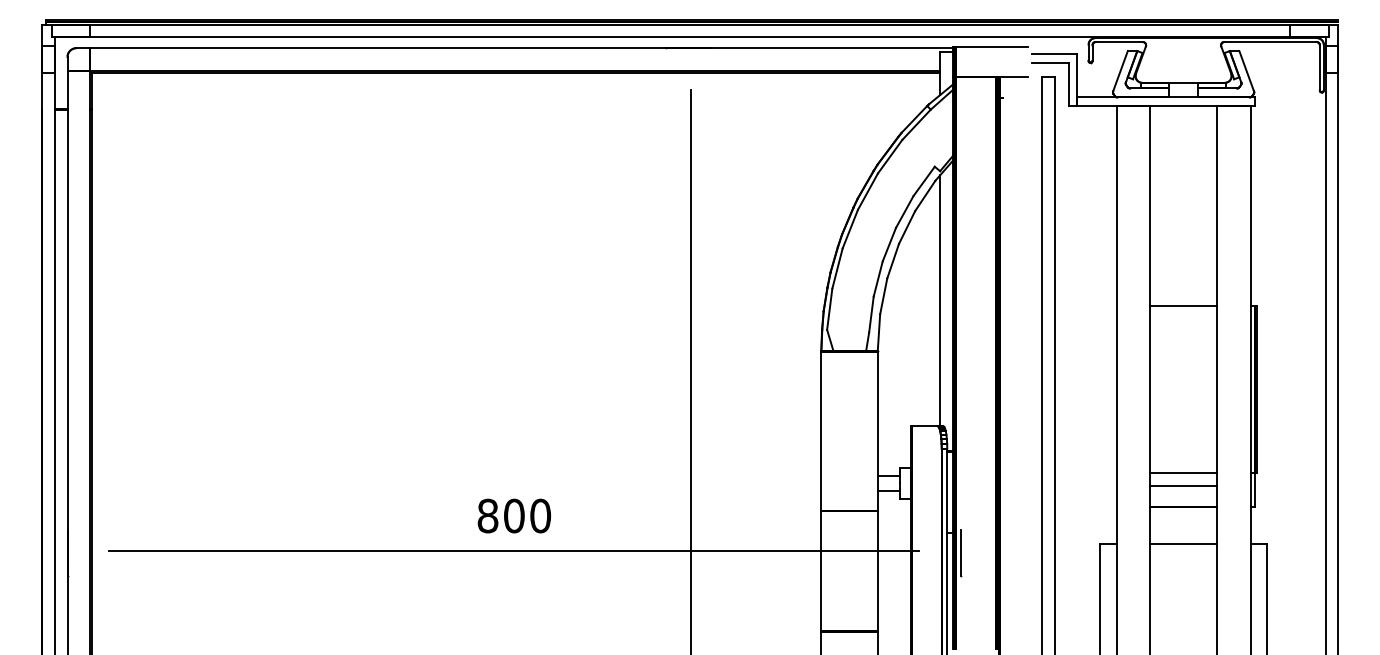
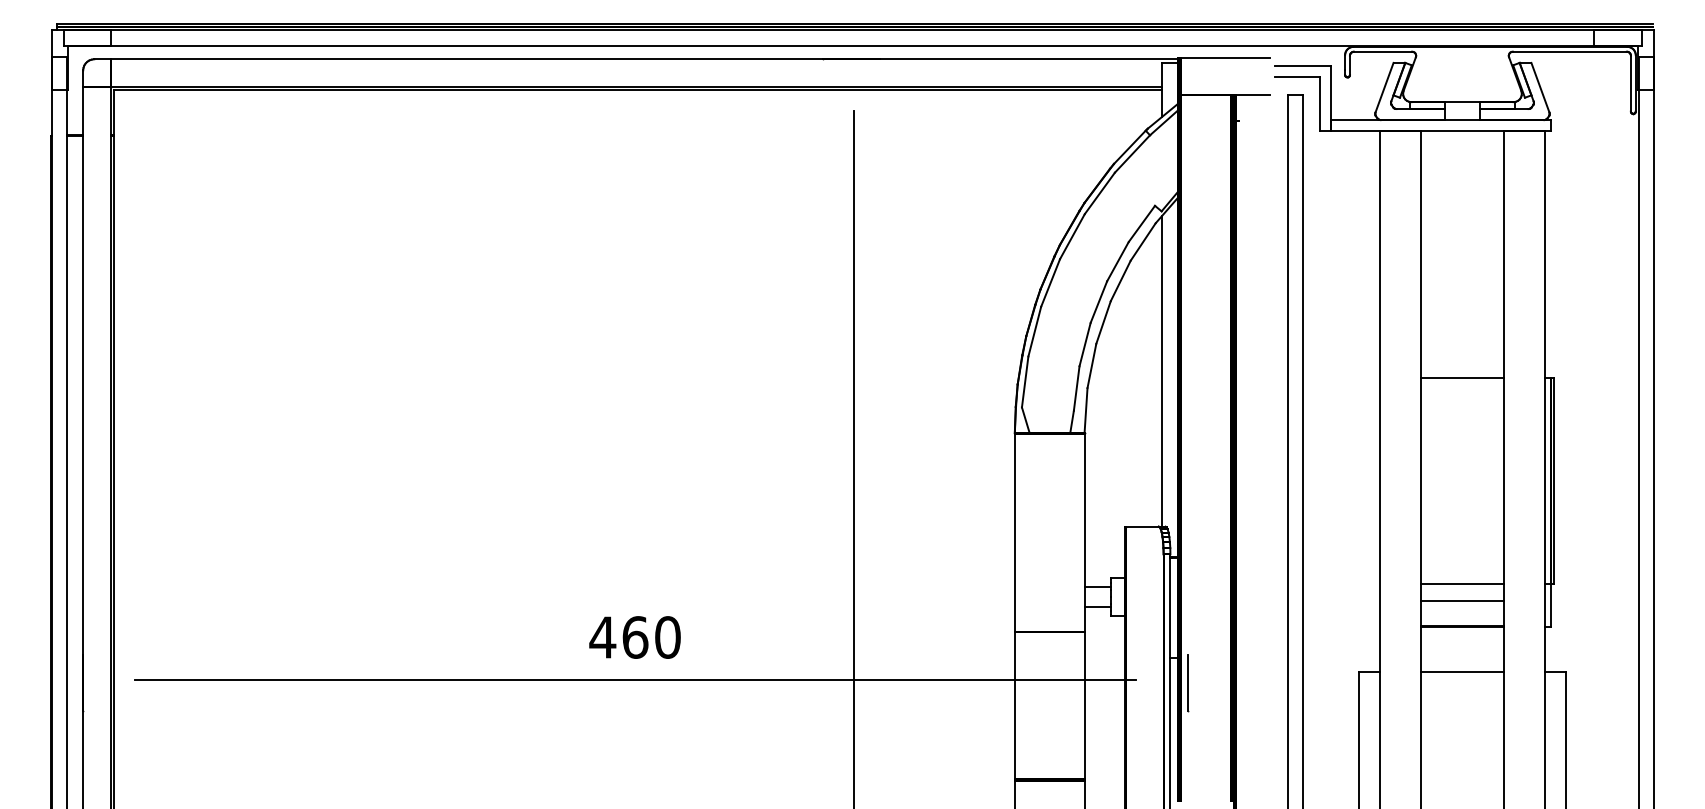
text: (500, 516) -> (618, 637), 800 -> 460

